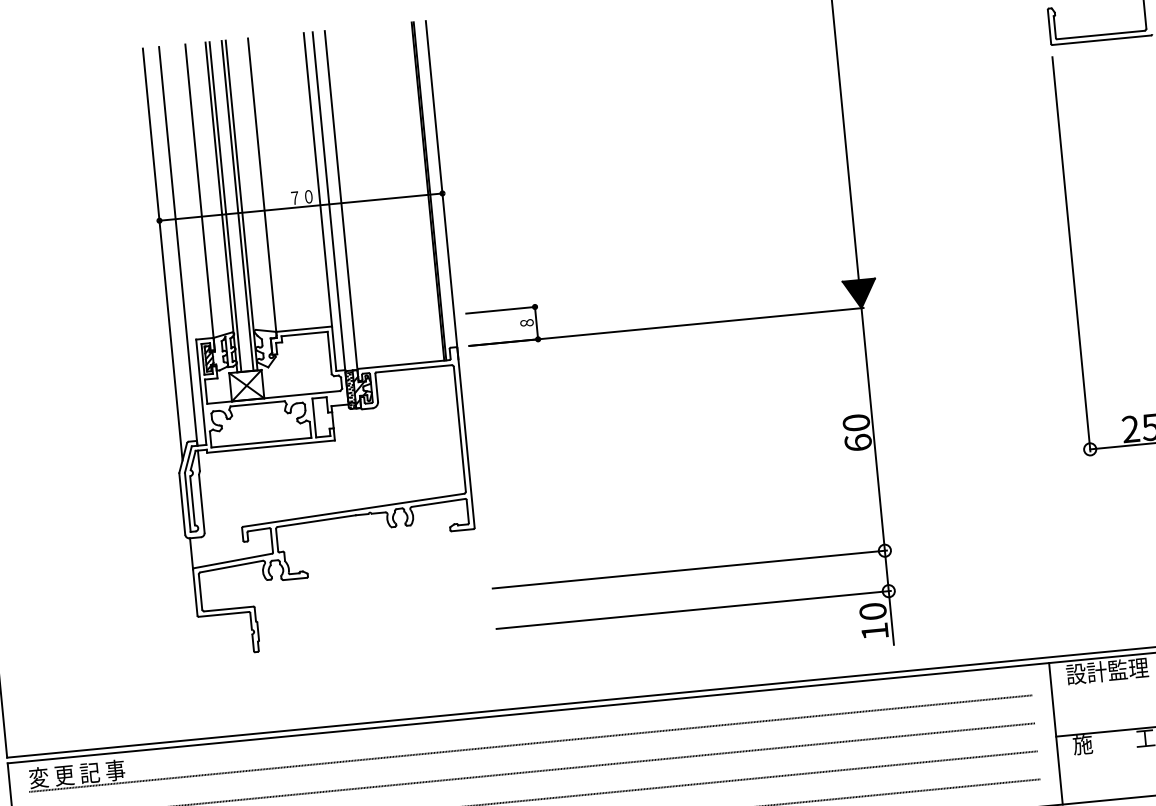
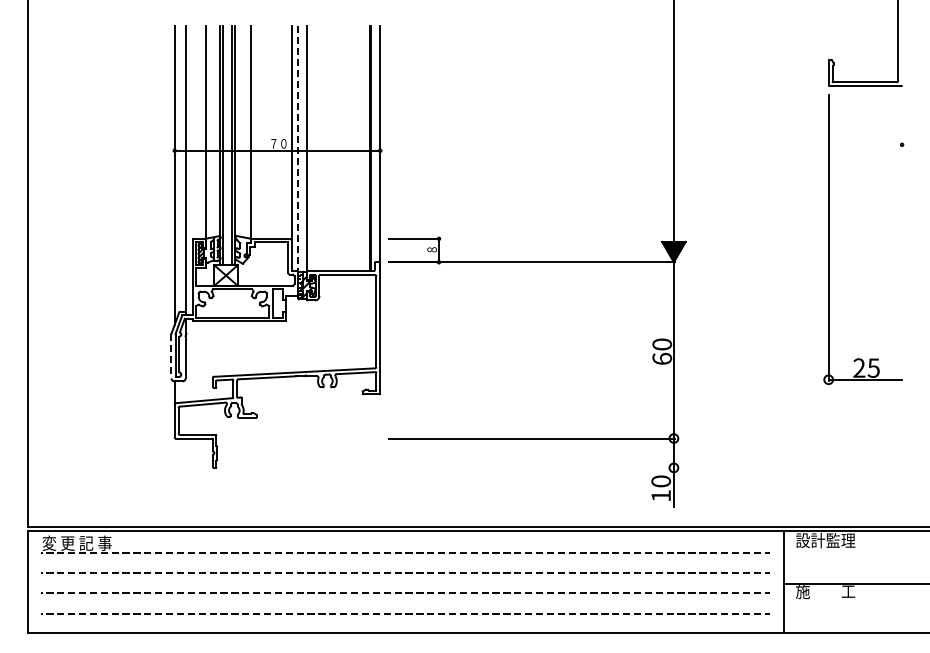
line: (329, 201) -> (298, 148), solid -> dashed
line: (182, 504) -> (171, 356), solid -> dashed
line: (694, 609) -> (532, 467), removed

